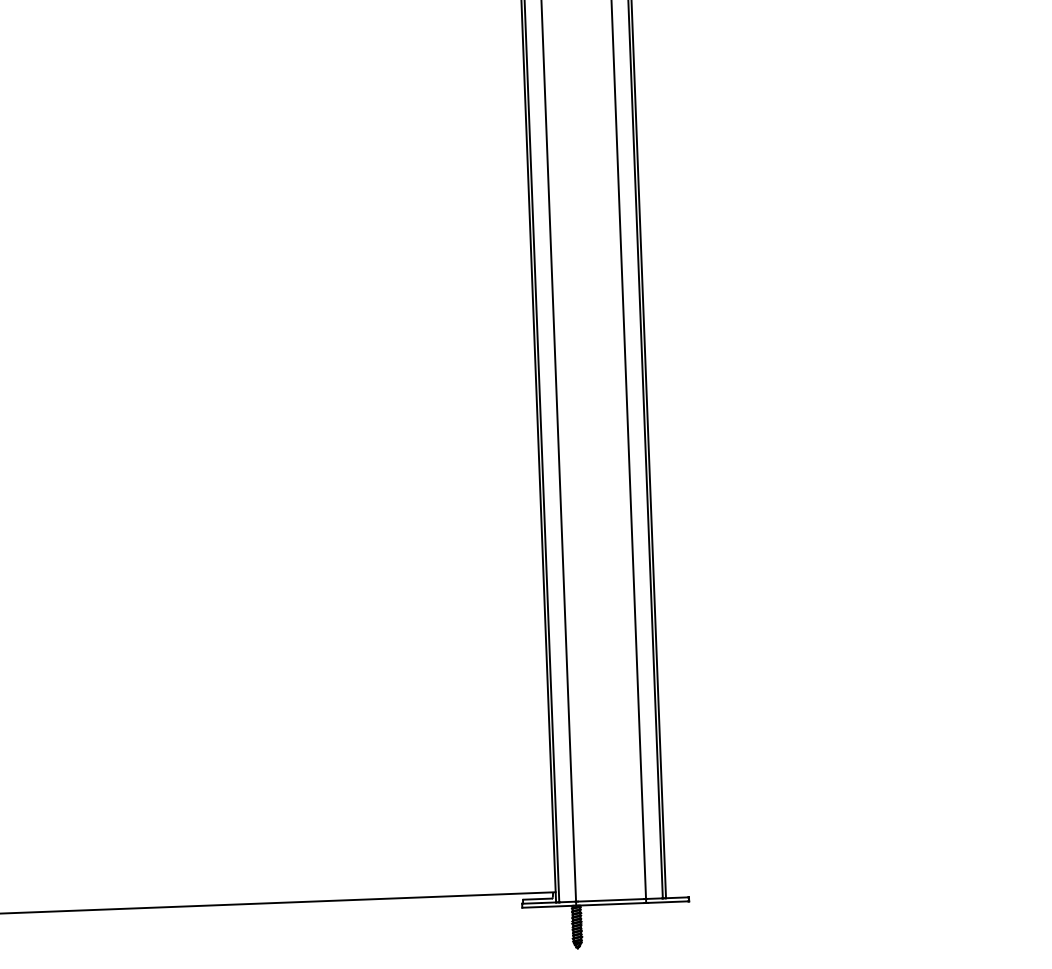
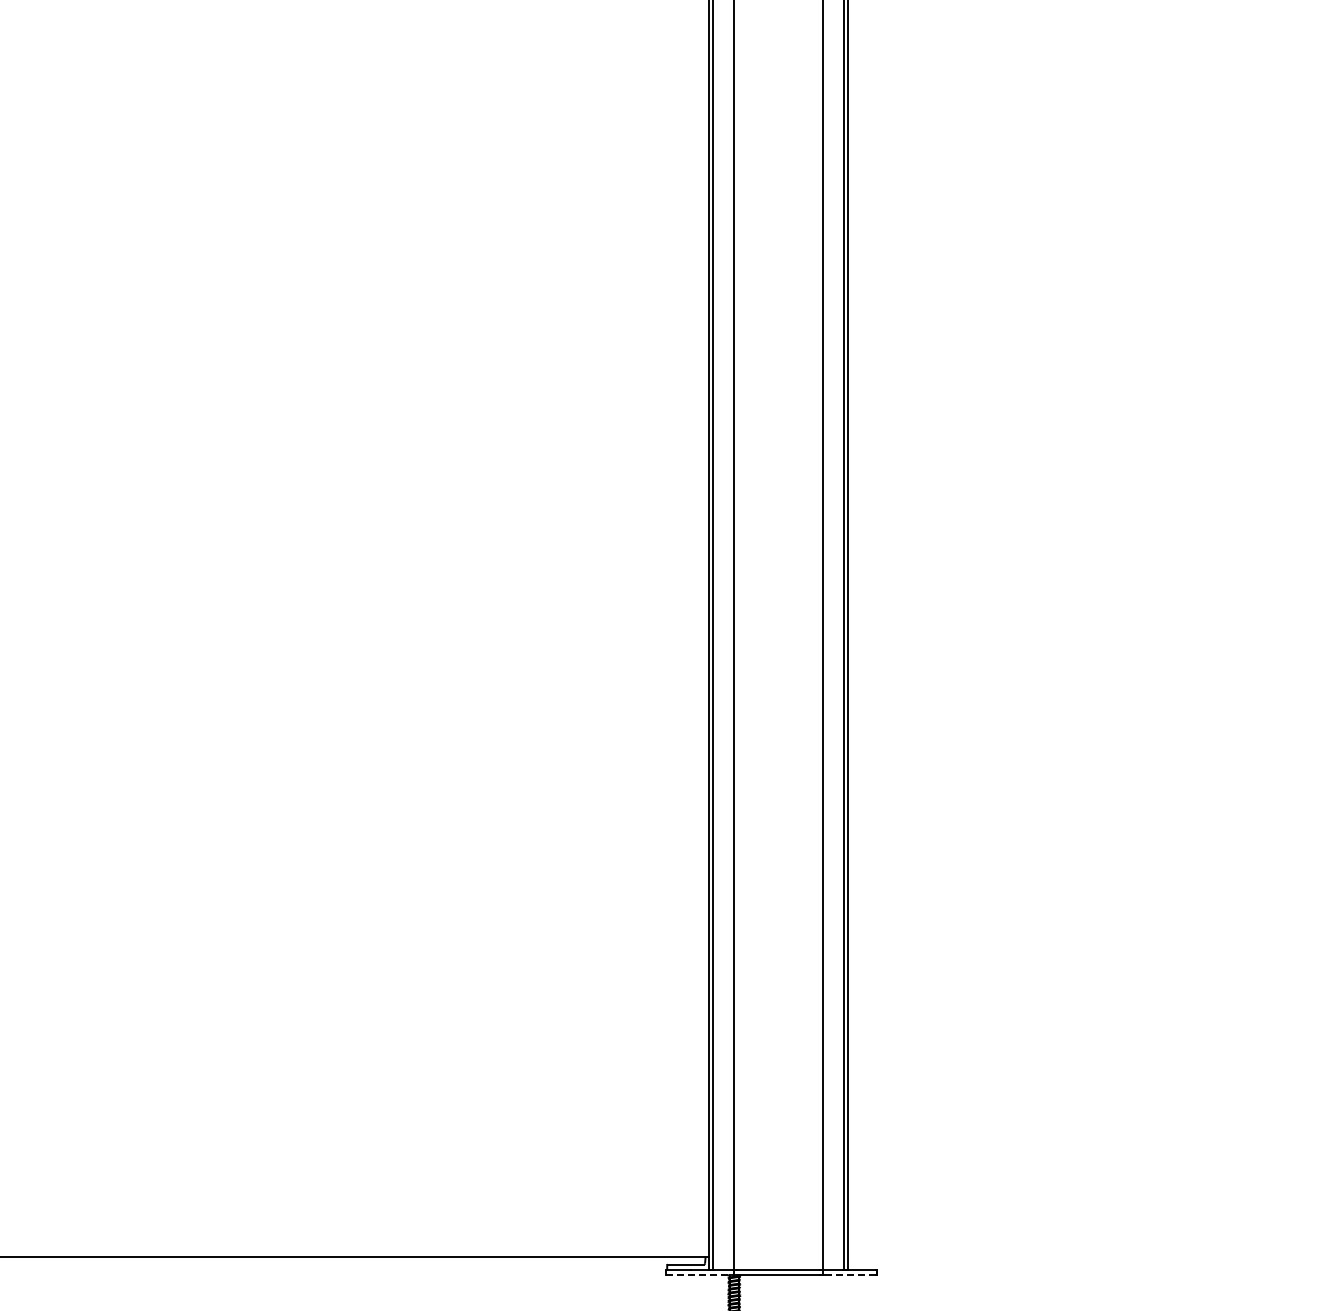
line: (668, 901) -> (850, 1274), solid -> dashed
line: (548, 906) -> (698, 1274), solid -> dashed

